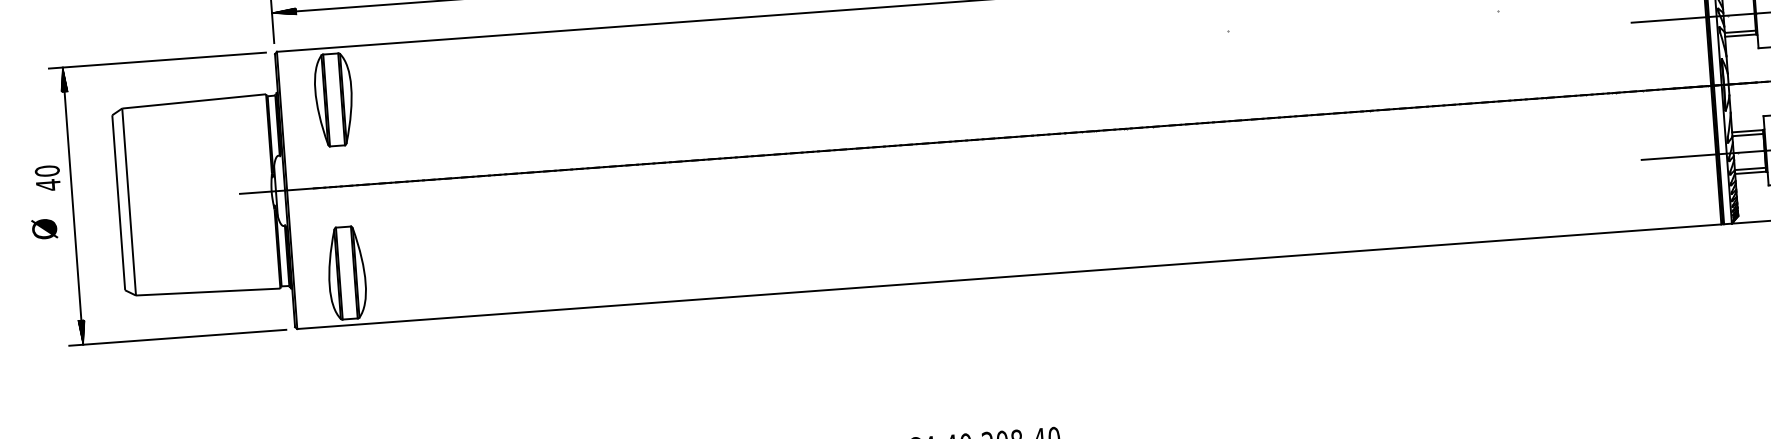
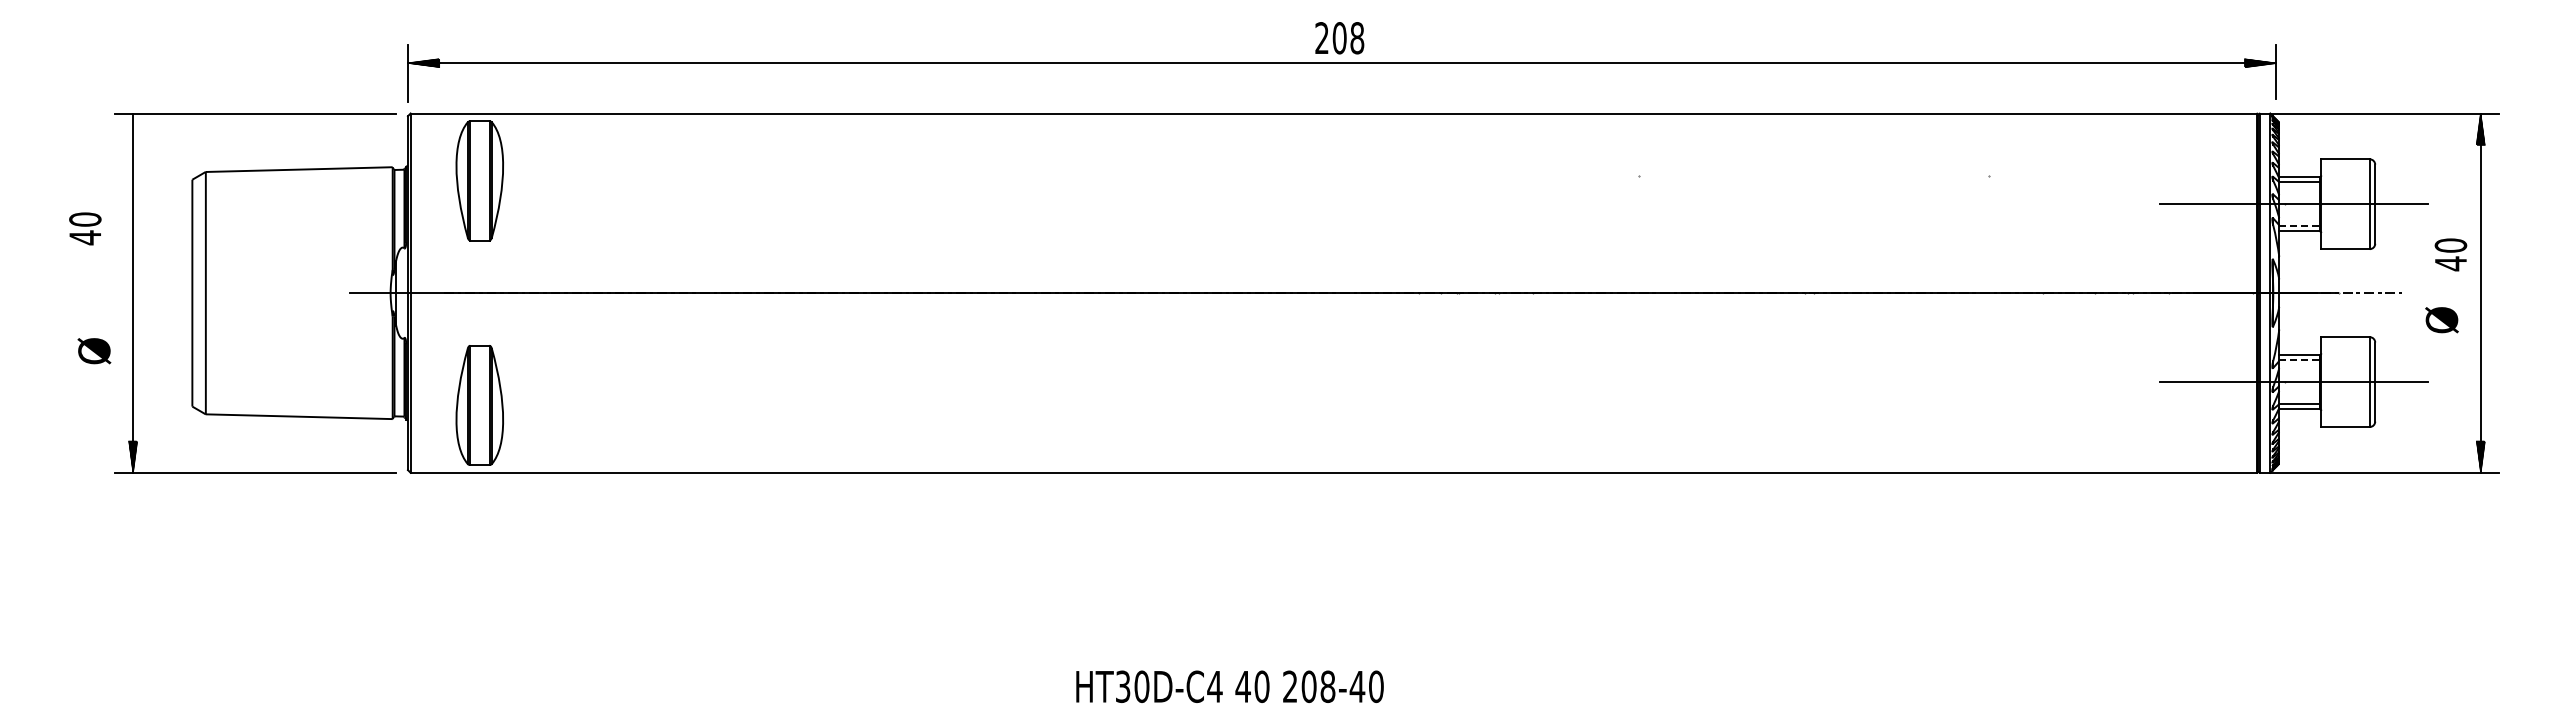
line: (1740, 31) -> (2299, 226), solid -> dashed
hatch: (63, 79) -> (132, 128), removed
line: (1748, 135) -> (2299, 360), solid -> dashed
text: (47, 177) -> (85, 228), moved
text: (44, 229) -> (94, 351), moved

